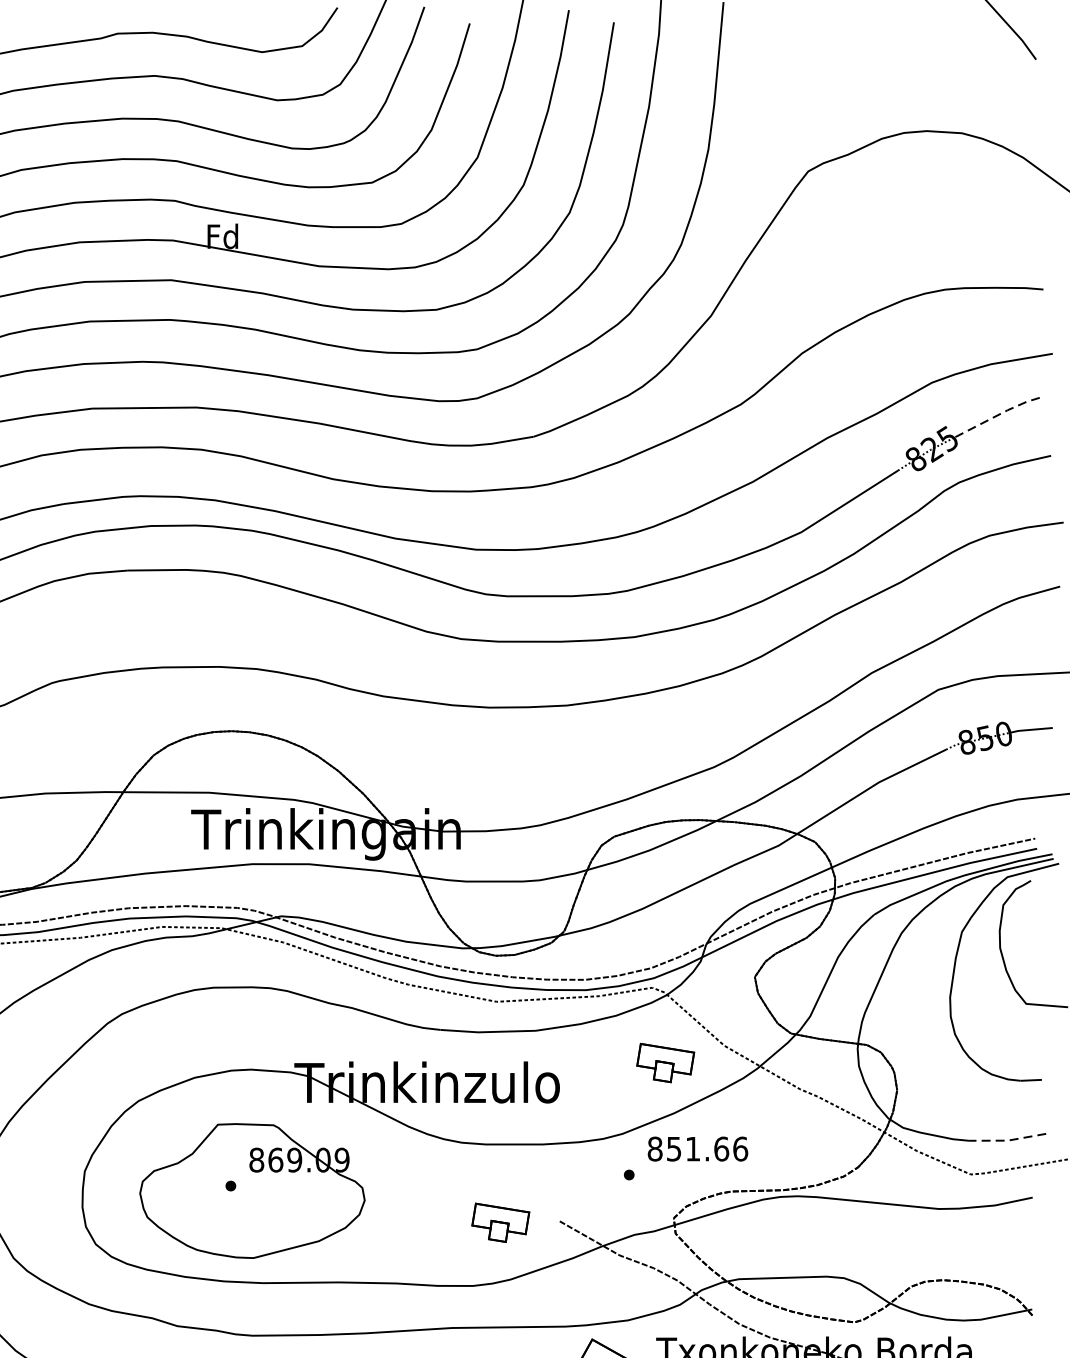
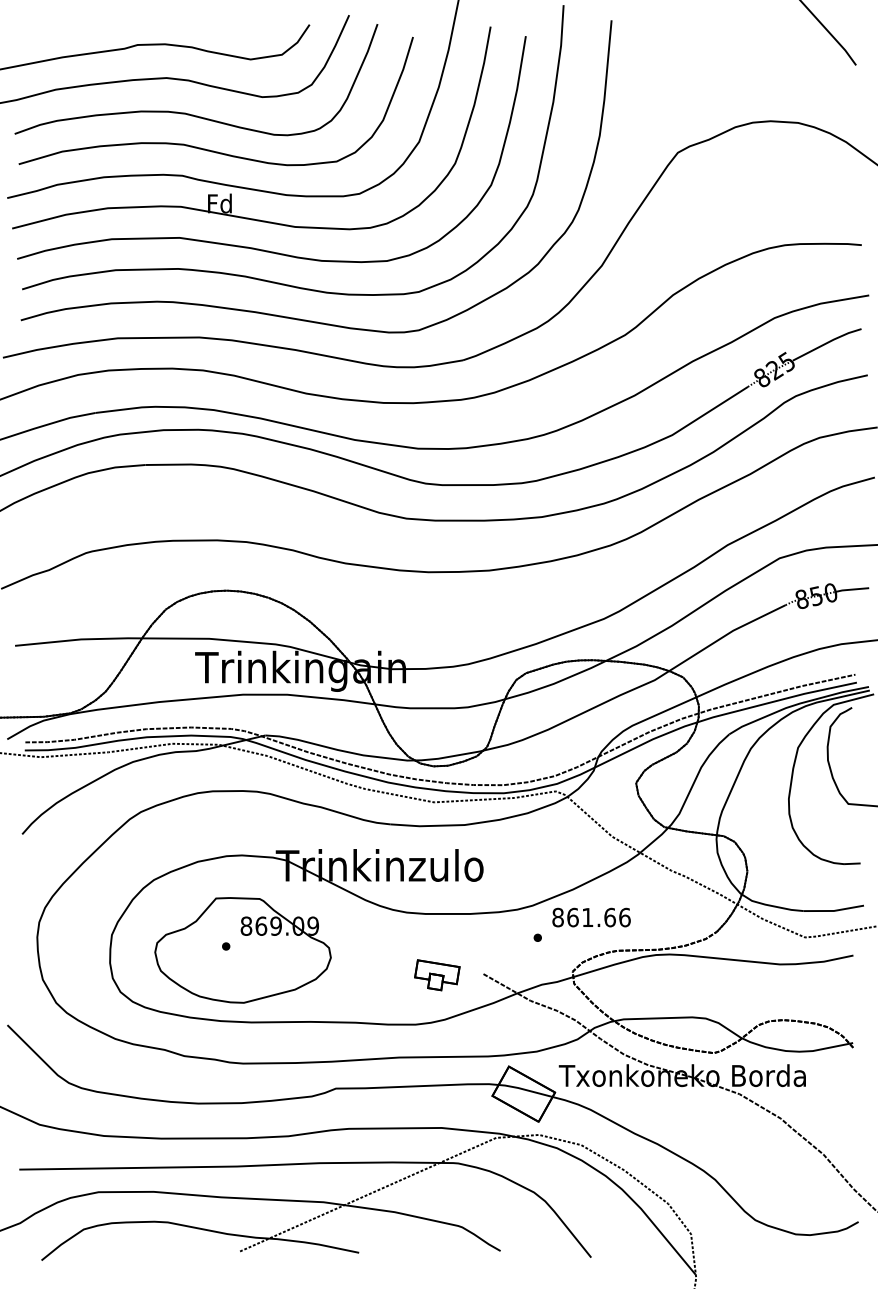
line: (1000, 413) -> (828, 342), dashed -> solid
part: (665, 1063) -> (566, 850), removed
line: (1008, 1140) -> (834, 910), dashed -> solid
text: (673, 1148) -> (572, 917), 851.66 -> 861.66

